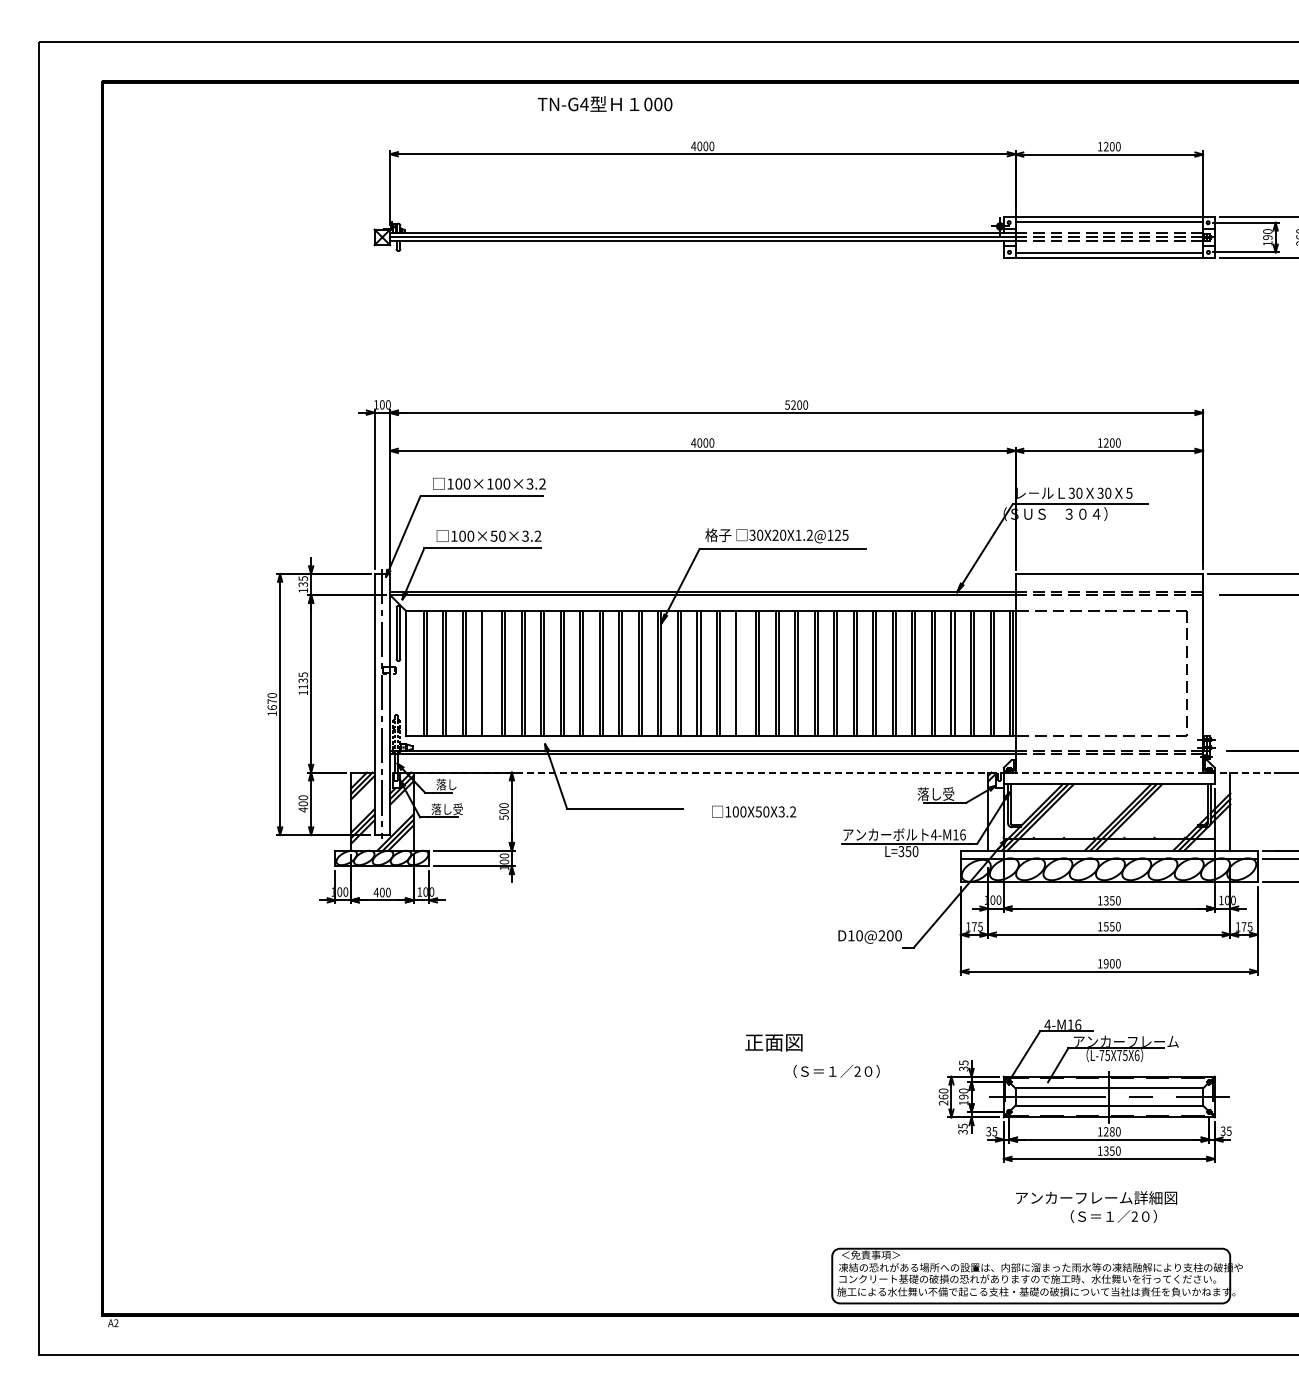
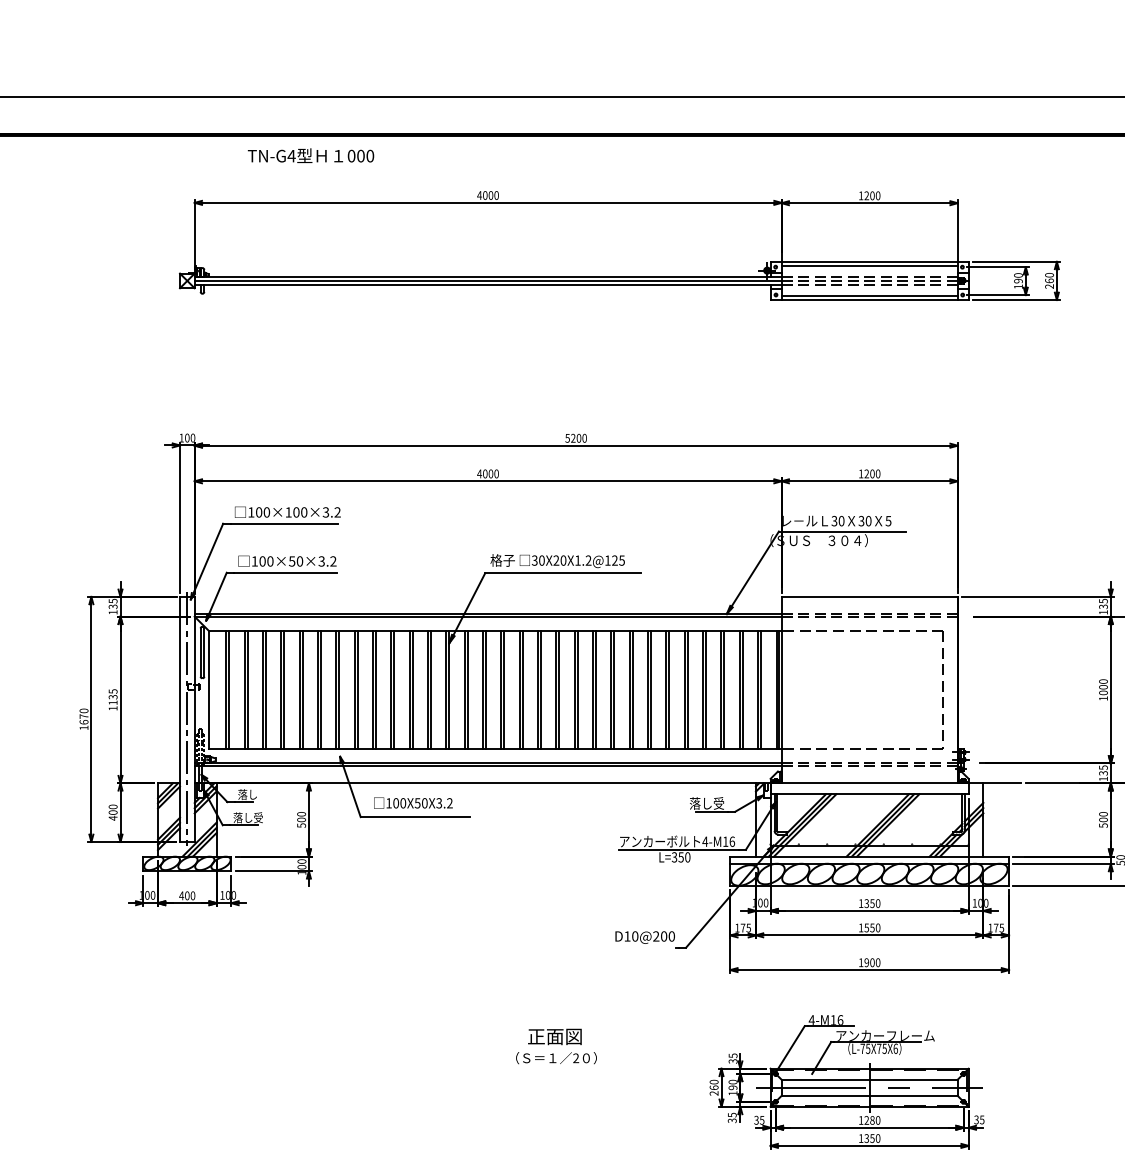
text: (604, 103) -> (310, 155), moved
line: (485, 672) -> (284, 689), added
line: (739, 672) -> (522, 689), added
line: (829, 772) -> (607, 783), dashed -> solid
text: (754, 811) -> (413, 802), moved
text: (836, 1071) -> (556, 1058), moved

